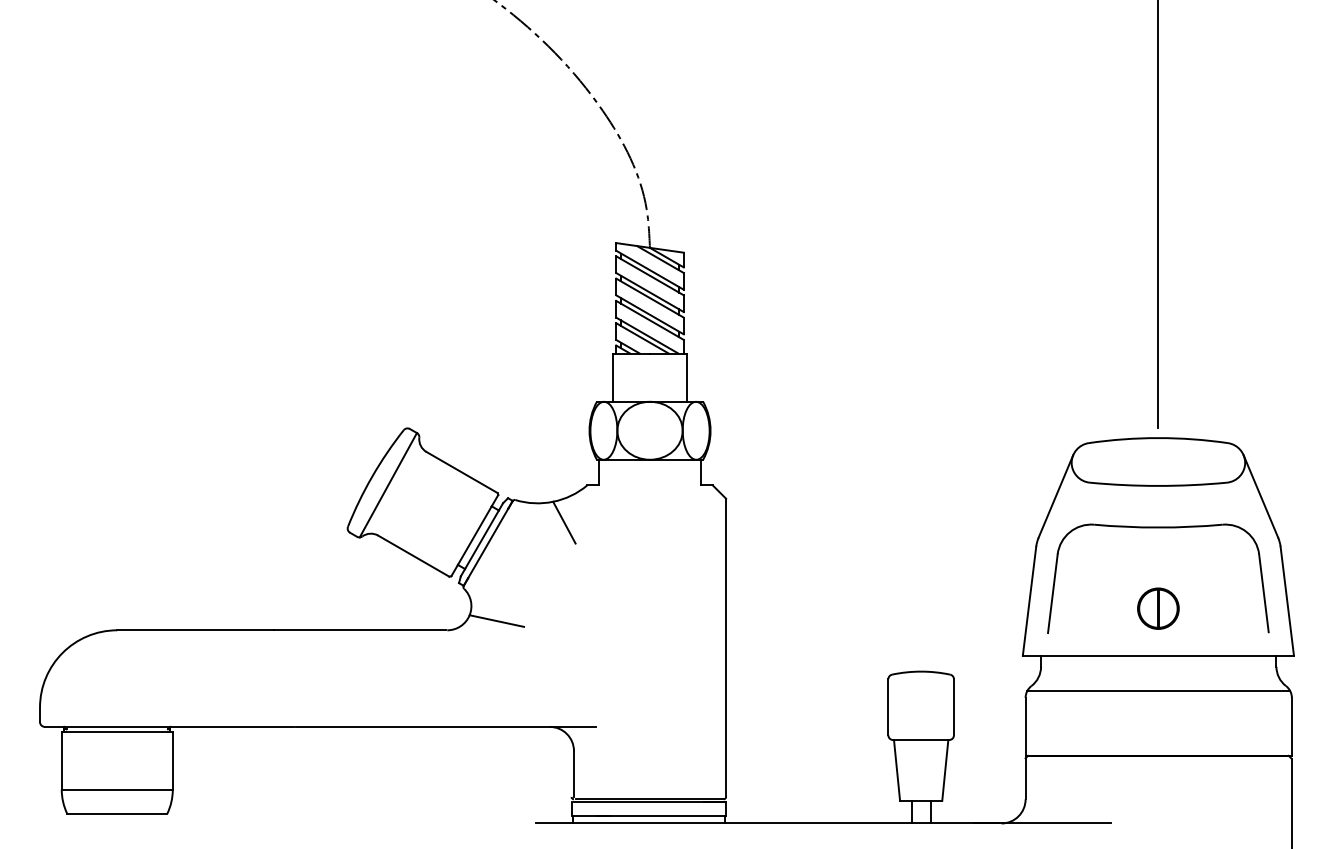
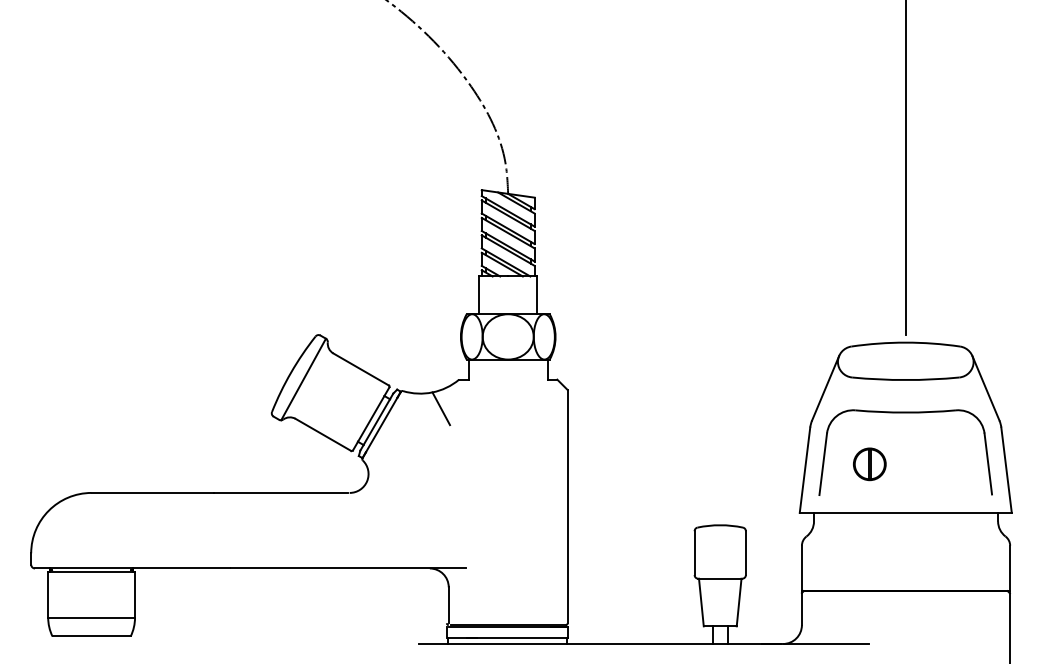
part: (1158, 608) -> (869, 464), moved
line: (496, 620) -> (388, 485), removed
line: (1158, 691) -> (905, 540), removed

